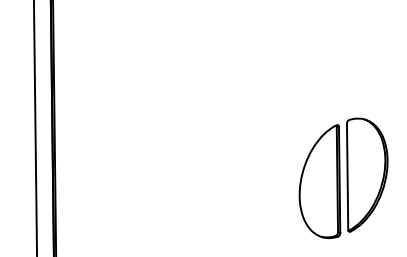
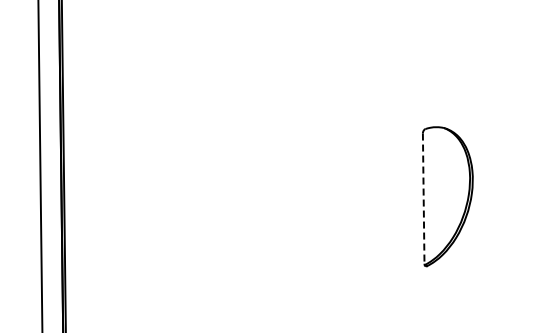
line: (347, 177) -> (423, 199), solid -> dashed
part: (319, 181) -> (389, 204), removed

